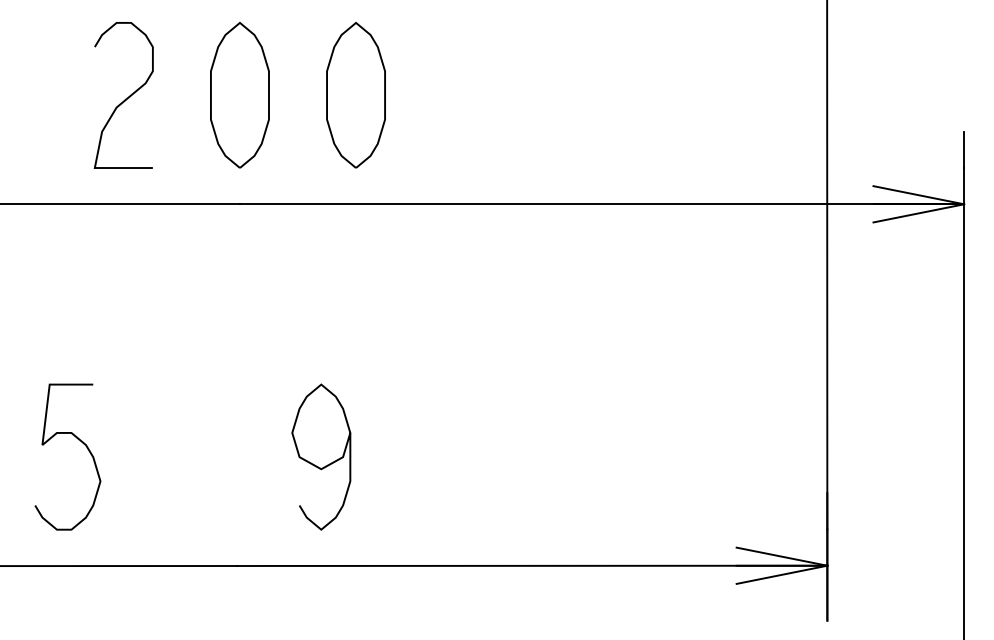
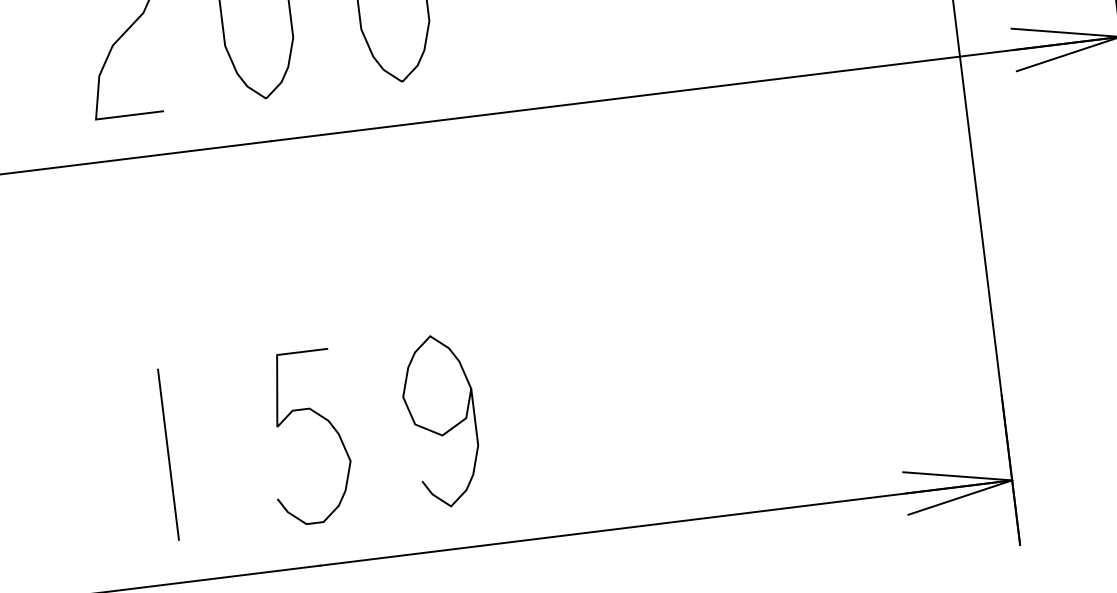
curve: (78, 440) -> (318, 416), moved
line: (121, 456) -> (168, 453), added
curve: (325, 465) -> (446, 430), moved

